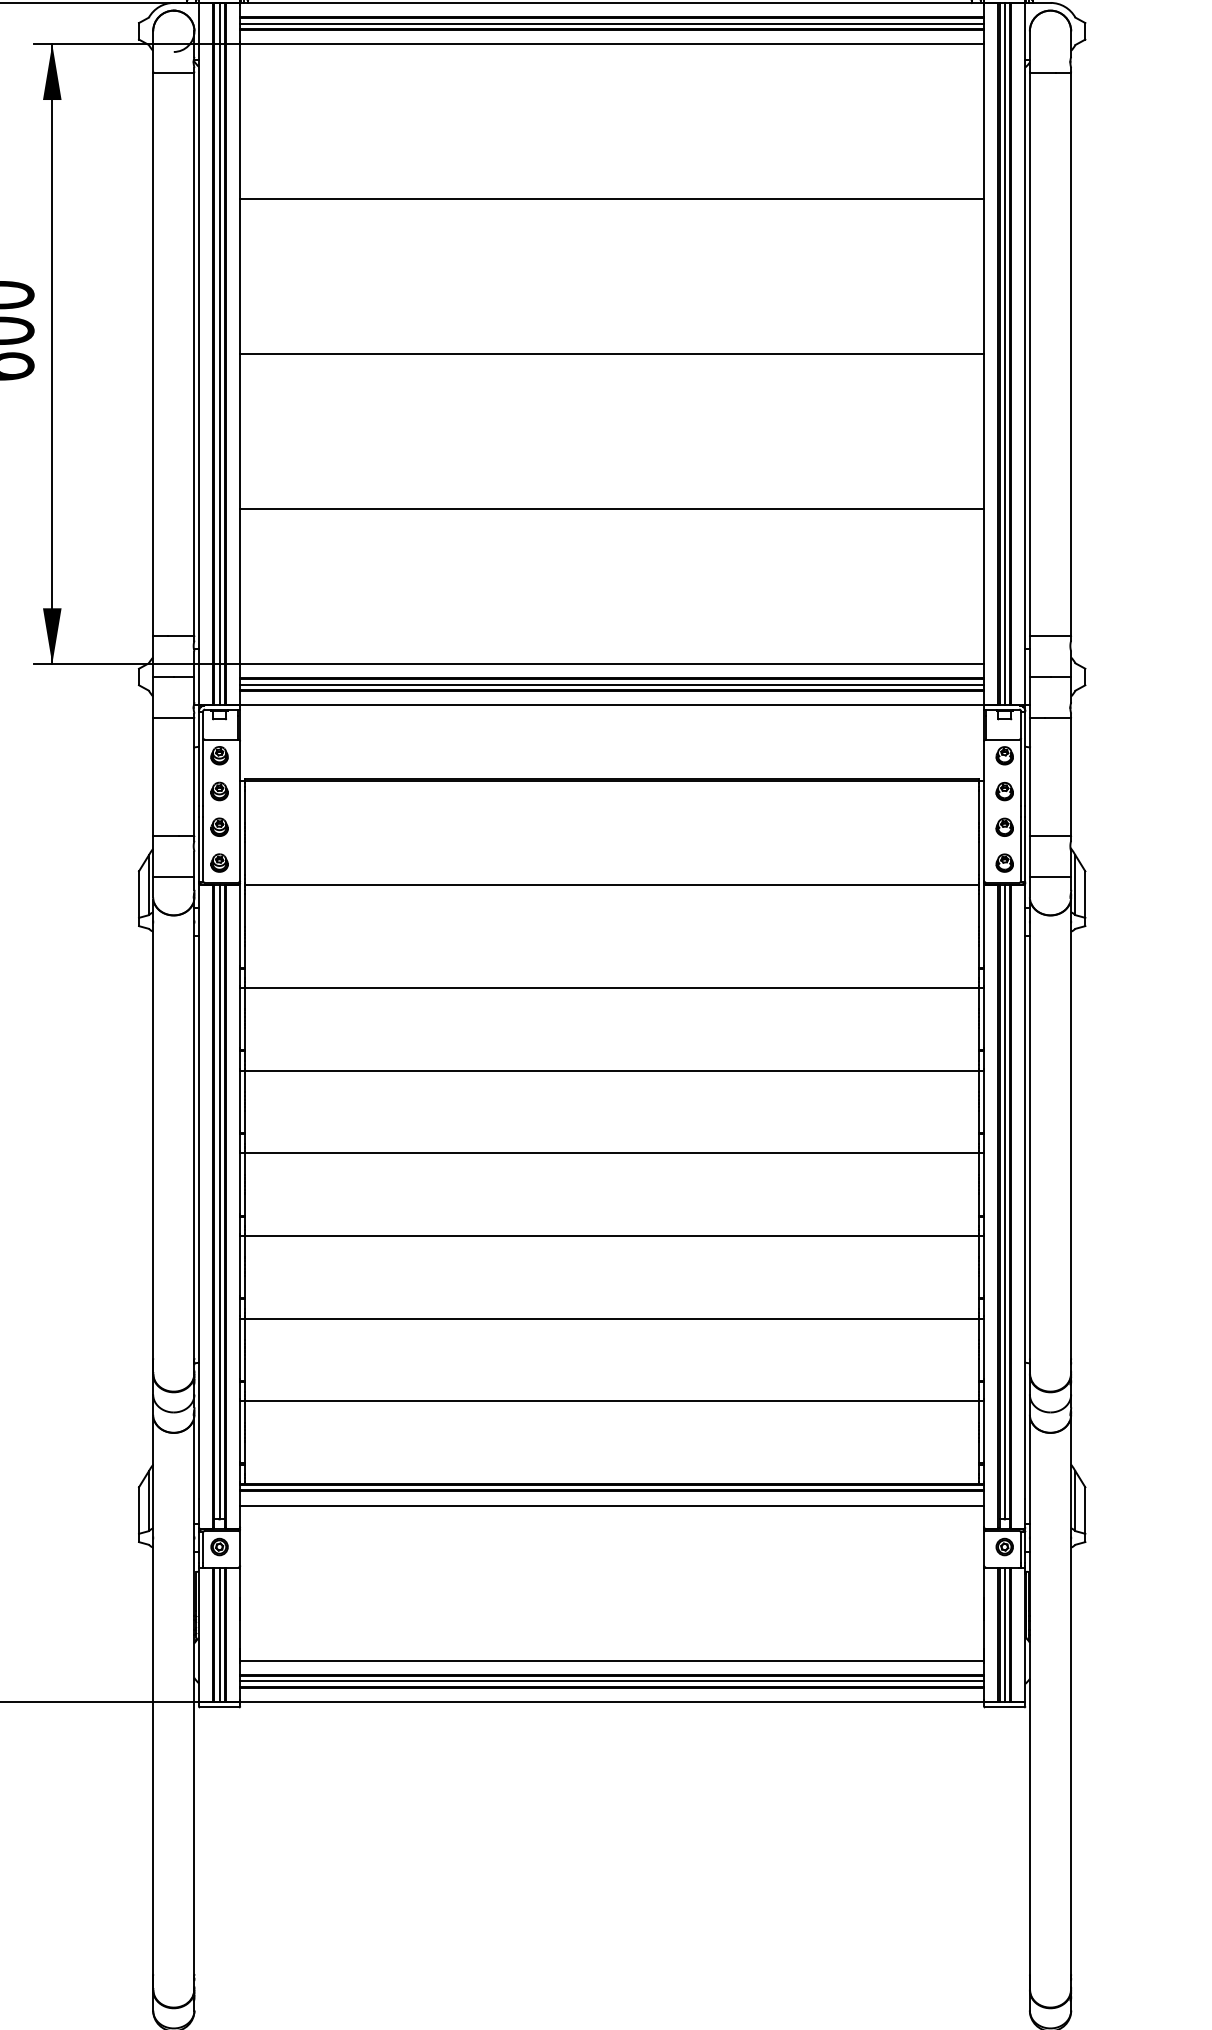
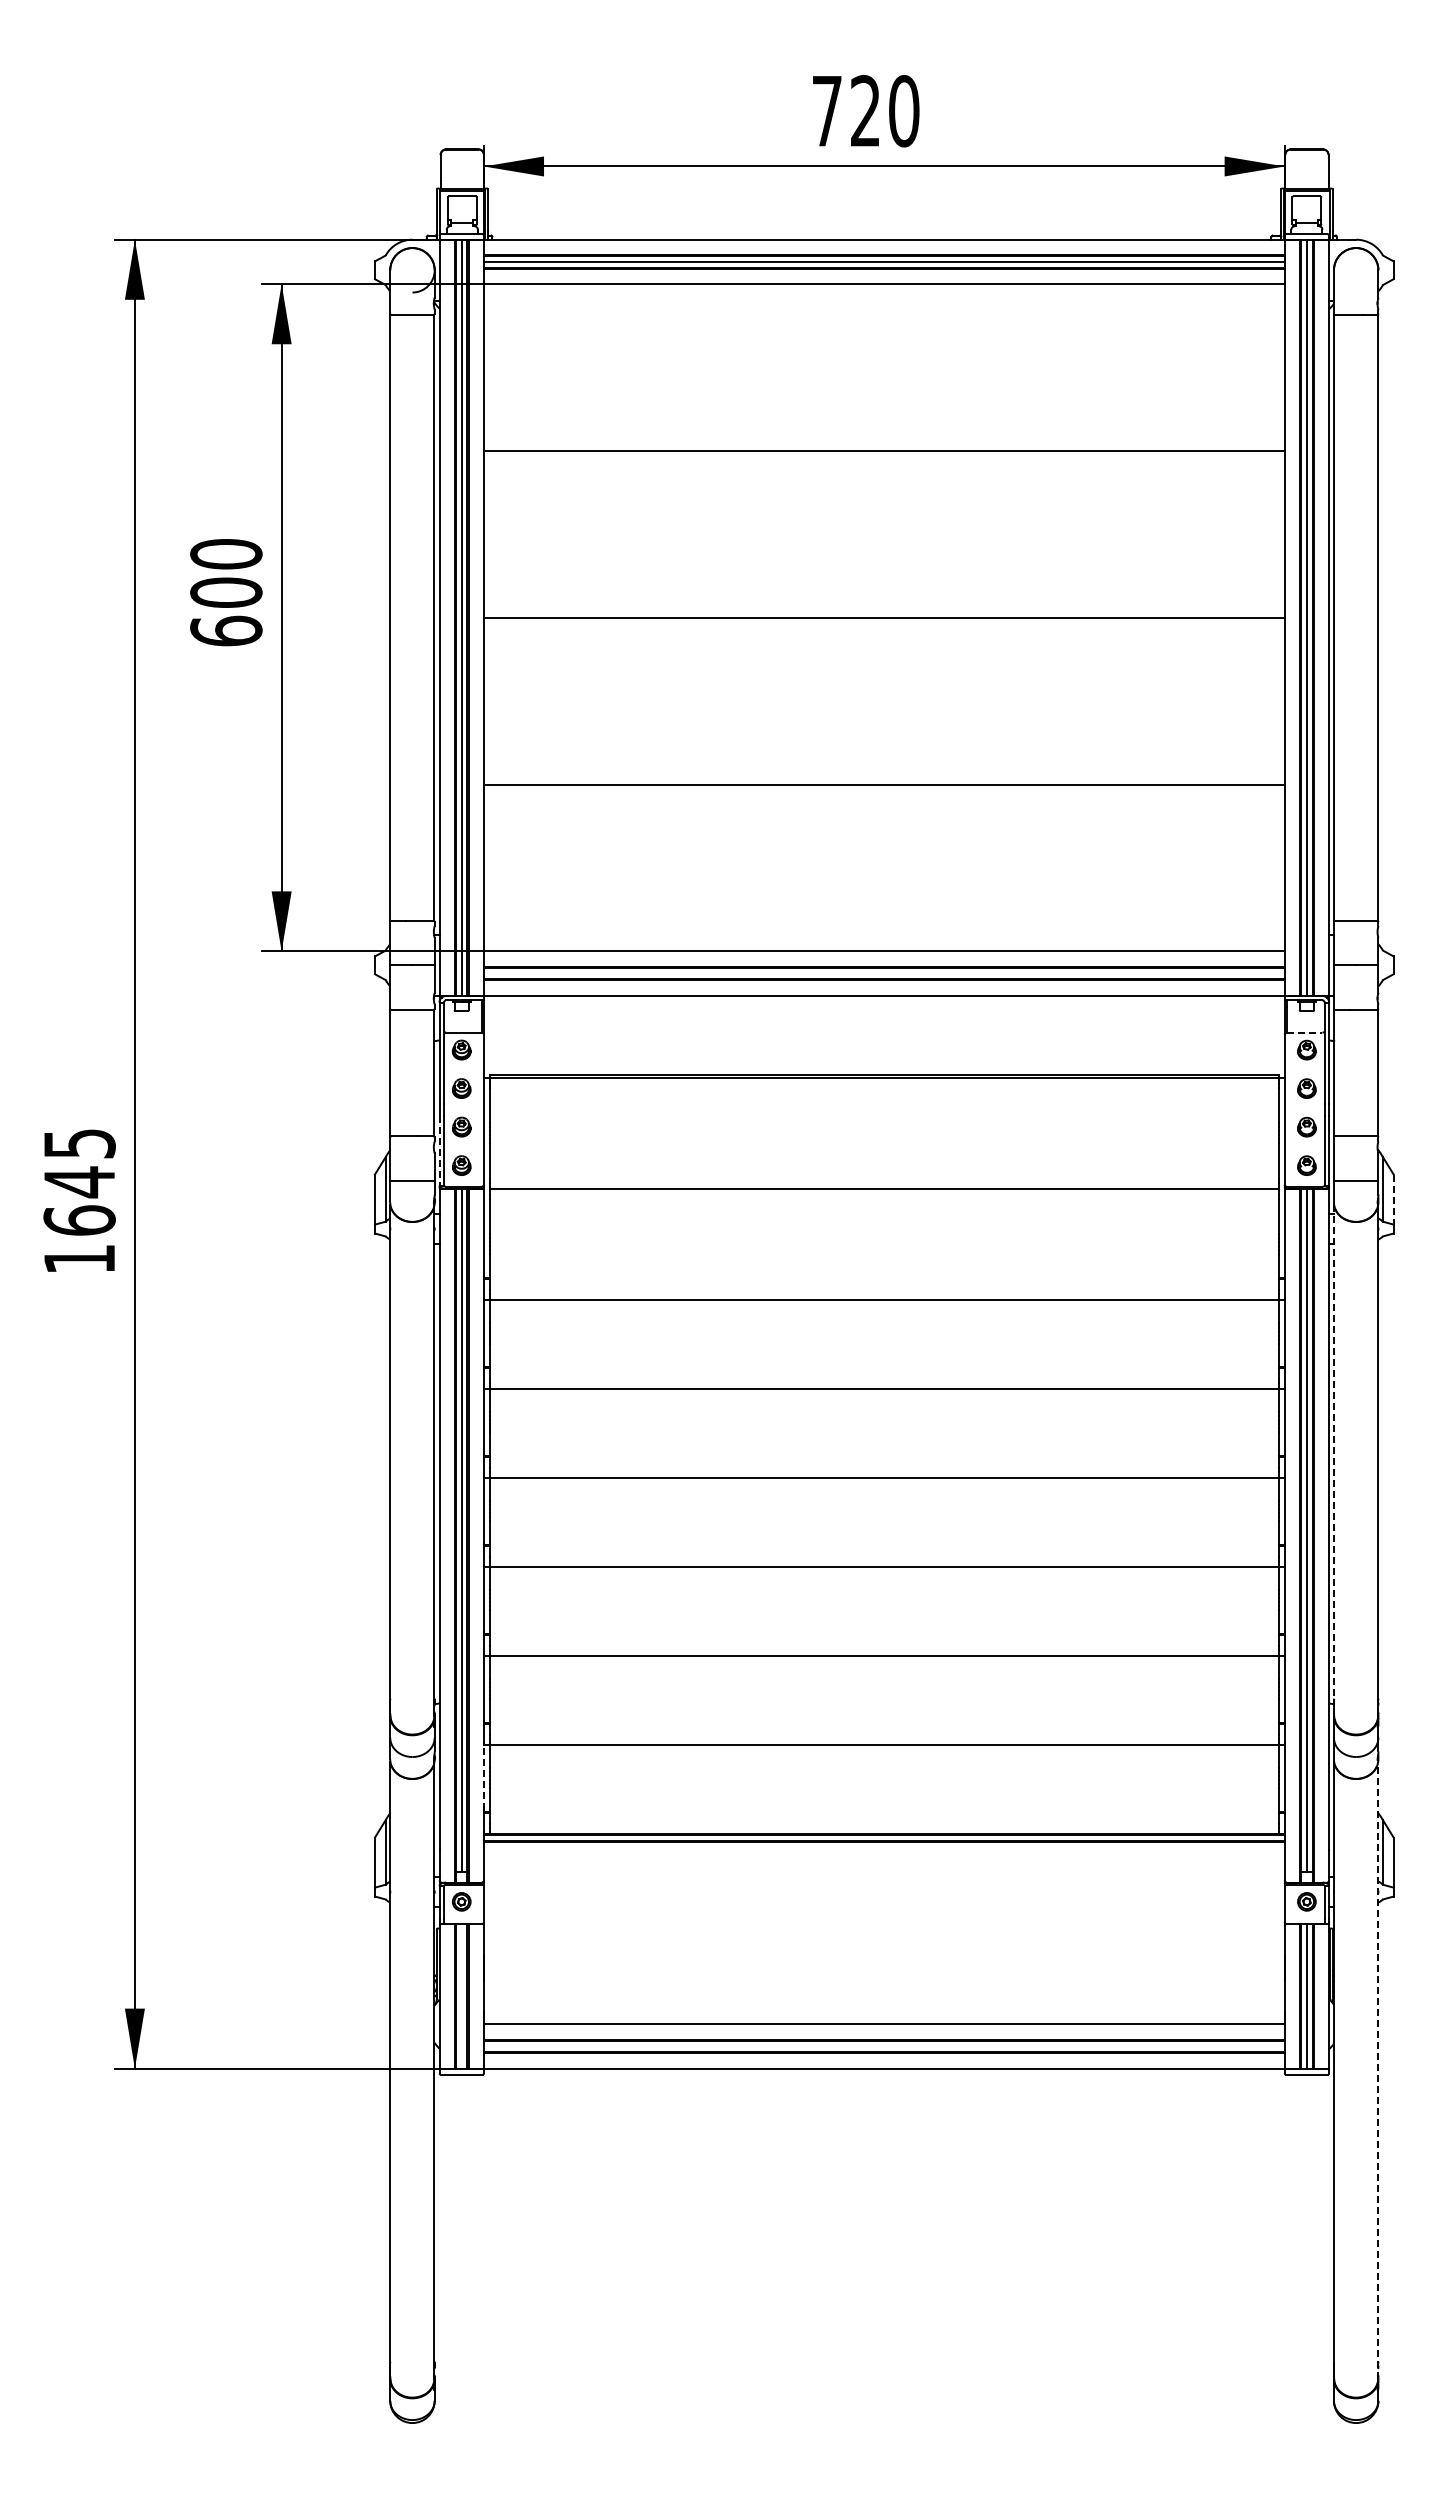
line: (611, 684) -> (883, 973), removed
line: (1002, 739) -> (1304, 1032), solid -> dashed
line: (198, 849) -> (439, 1151), solid -> dashed
line: (1085, 895) -> (1393, 1200), solid -> dashed
line: (1030, 1137) -> (1334, 1460), solid -> dashed
line: (239, 1431) -> (483, 1777), solid -> dashed
line: (611, 1505) -> (883, 1857), removed
line: (219, 1634) -> (461, 1996), removed
line: (611, 1681) -> (883, 2046), removed
line: (1071, 1702) -> (1378, 2069), solid -> dashed

